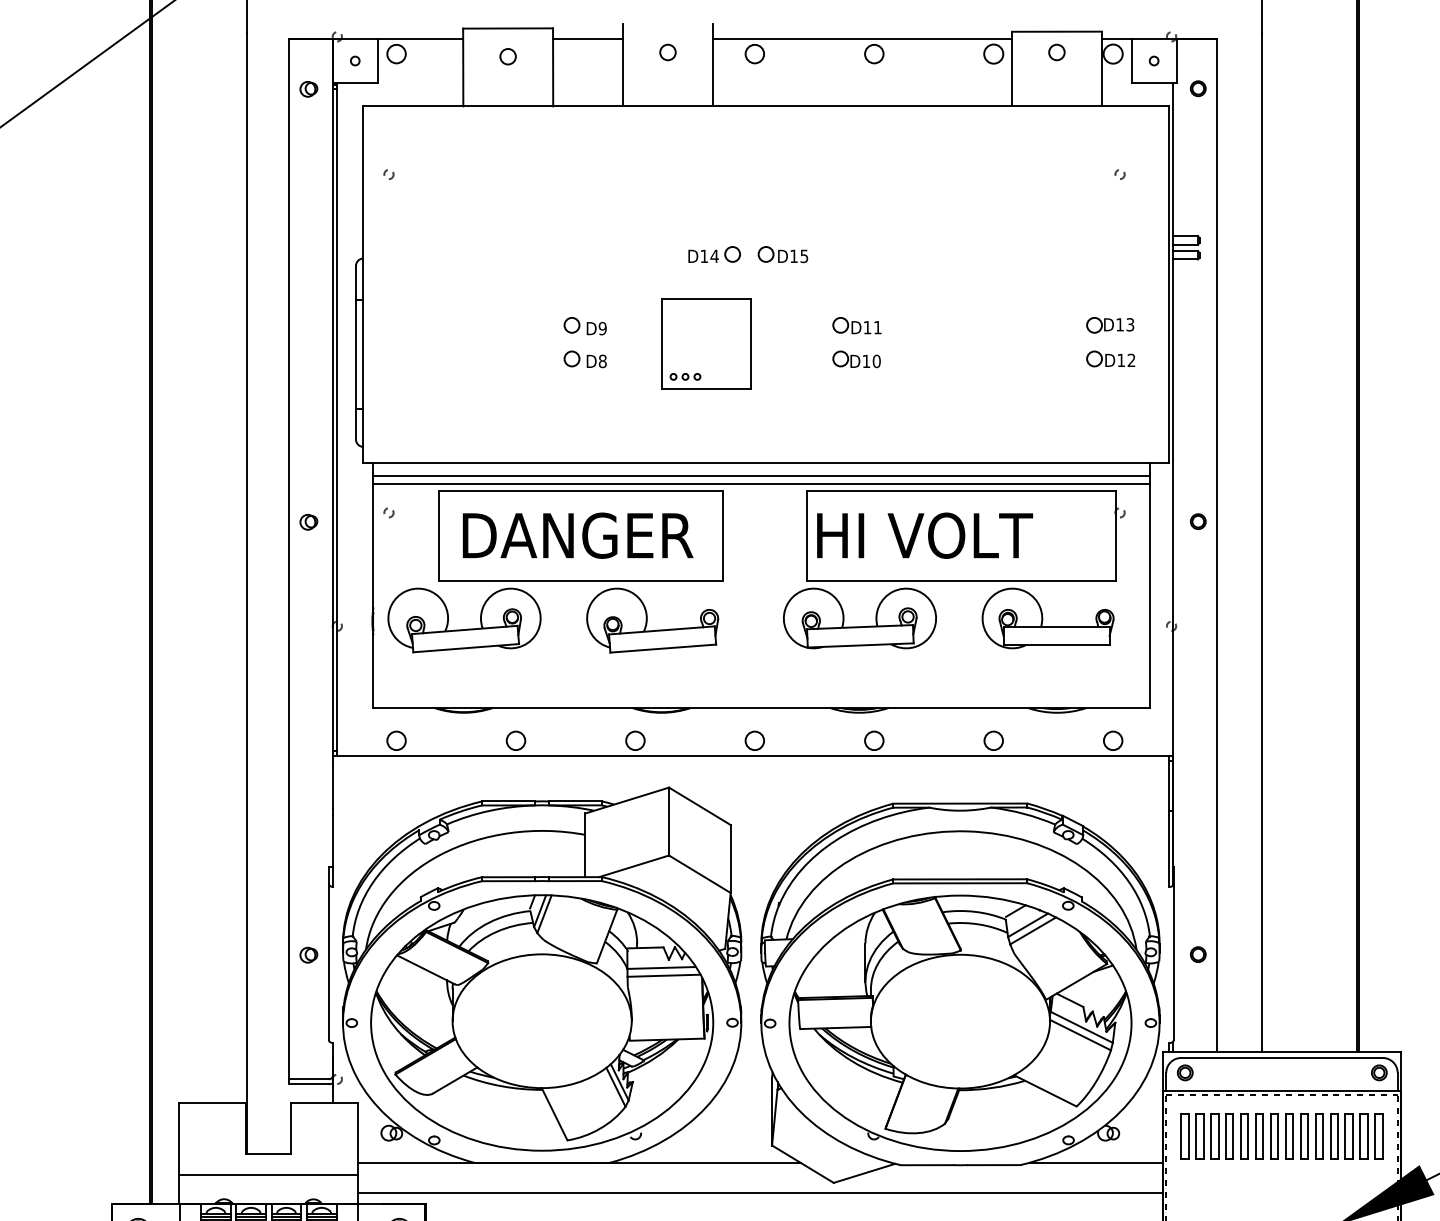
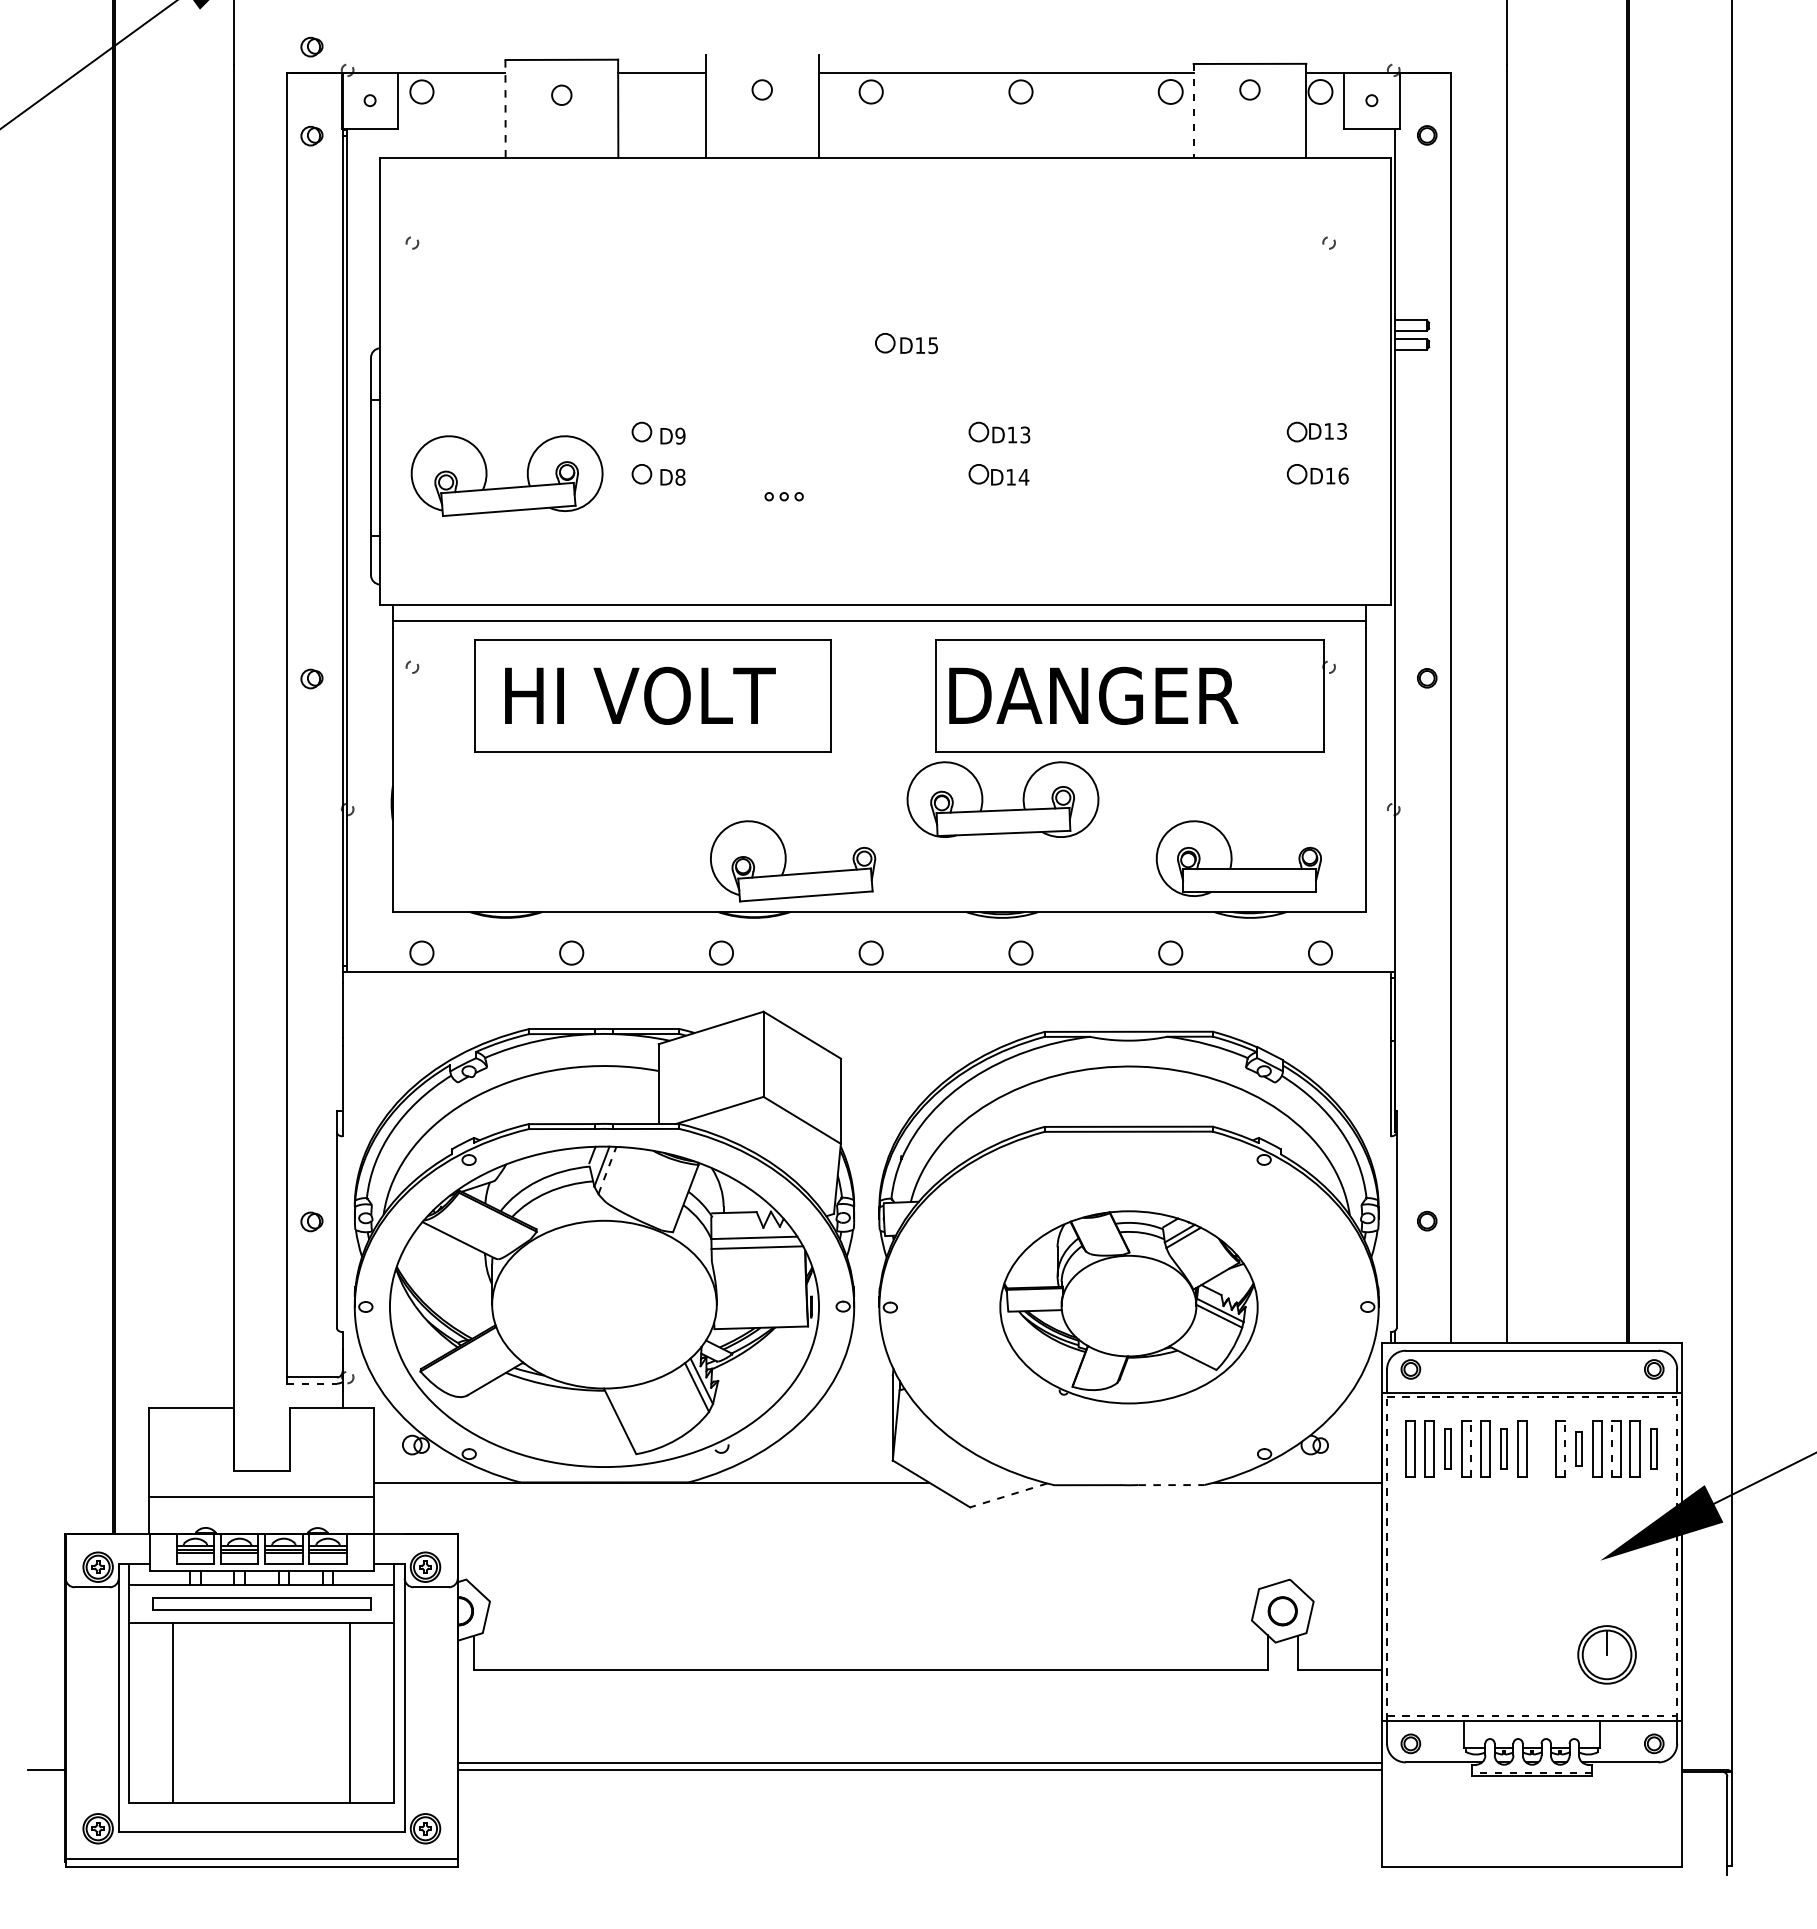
part: (308, 17) -> (311, 46), added
line: (463, 67) -> (505, 108), solid -> dashed
line: (1011, 68) -> (1193, 110), solid -> dashed
part: (714, 254) -> (820, 343), removed
text: (877, 327) -> (1025, 434), D11 -> D13
part: (706, 344) -> (810, 455), removed
text: (1131, 359) -> (1343, 475), D12 -> D16
text: (876, 360) -> (1023, 476), D10 -> D14
line: (761, 483) -> (879, 630), removed
text: (580, 535) -> (652, 695), DANGER -> HI VOLT
text: (935, 535) -> (1097, 695), HI VOLT -> DANGER
part: (1047, 618) -> (1238, 858), moved
part: (647, 620) -> (786, 861), moved
part: (467, 628) -> (510, 486), moved
line: (544, 914) -> (607, 1170), solid -> dashed
part: (960, 1023) -> (1128, 1307), size x0.6
line: (309, 1084) -> (312, 1383), solid -> dashed
part: (1214, 1135) -> (1447, 1448), size x0.7
line: (1233, 1135) -> (1471, 1448), solid -> dashed
part: (1259, 1135) -> (1503, 1448), size x0.7
part: (1289, 1135) -> (1541, 1448), removed
line: (1307, 1135) -> (1564, 1448), solid -> dashed
part: (1318, 1135) -> (1578, 1448), size x0.6
line: (1345, 1135) -> (1611, 1448), solid -> dashed
part: (1378, 1135) -> (1653, 1448), size x0.7
line: (994, 1165) -> (1171, 1485), solid -> dashed
line: (864, 1173) -> (1008, 1495), solid -> dashed
line: (760, 1193) -> (878, 1520), removed

